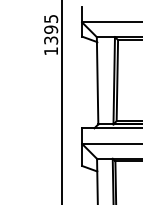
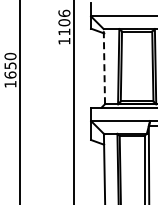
text: (51, 29) -> (64, 22), 1395 -> 1106
line: (97, 80) -> (104, 66), solid -> dashed

